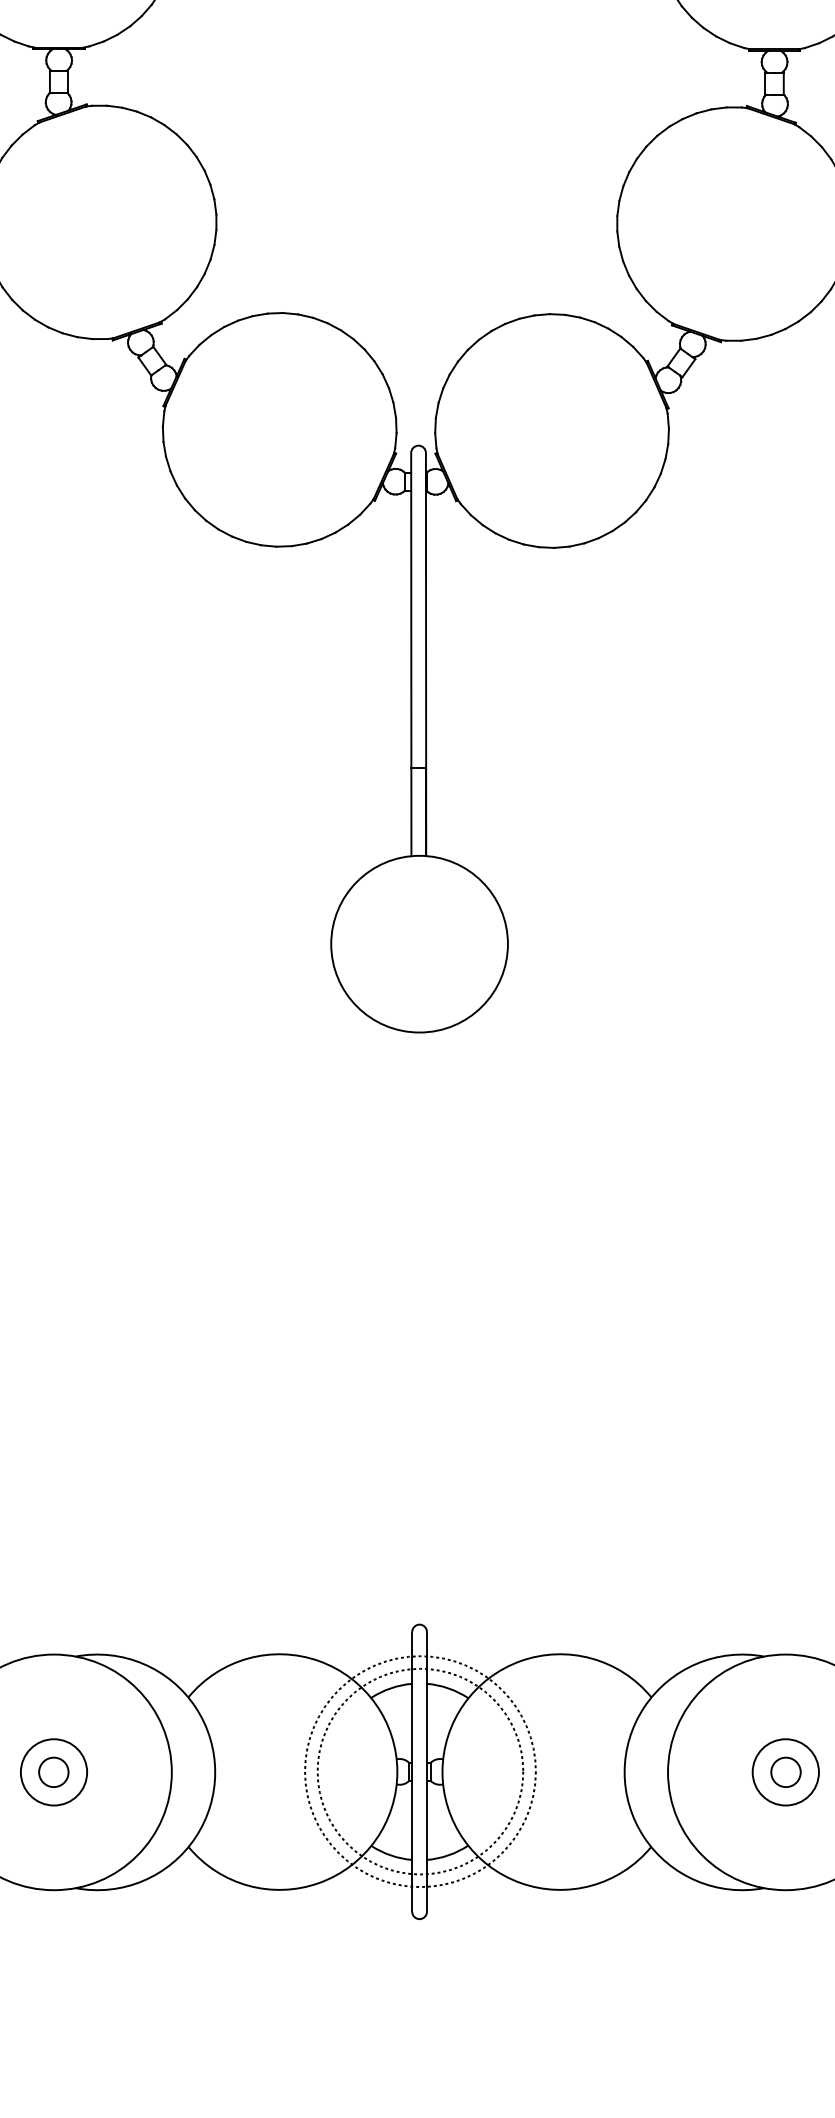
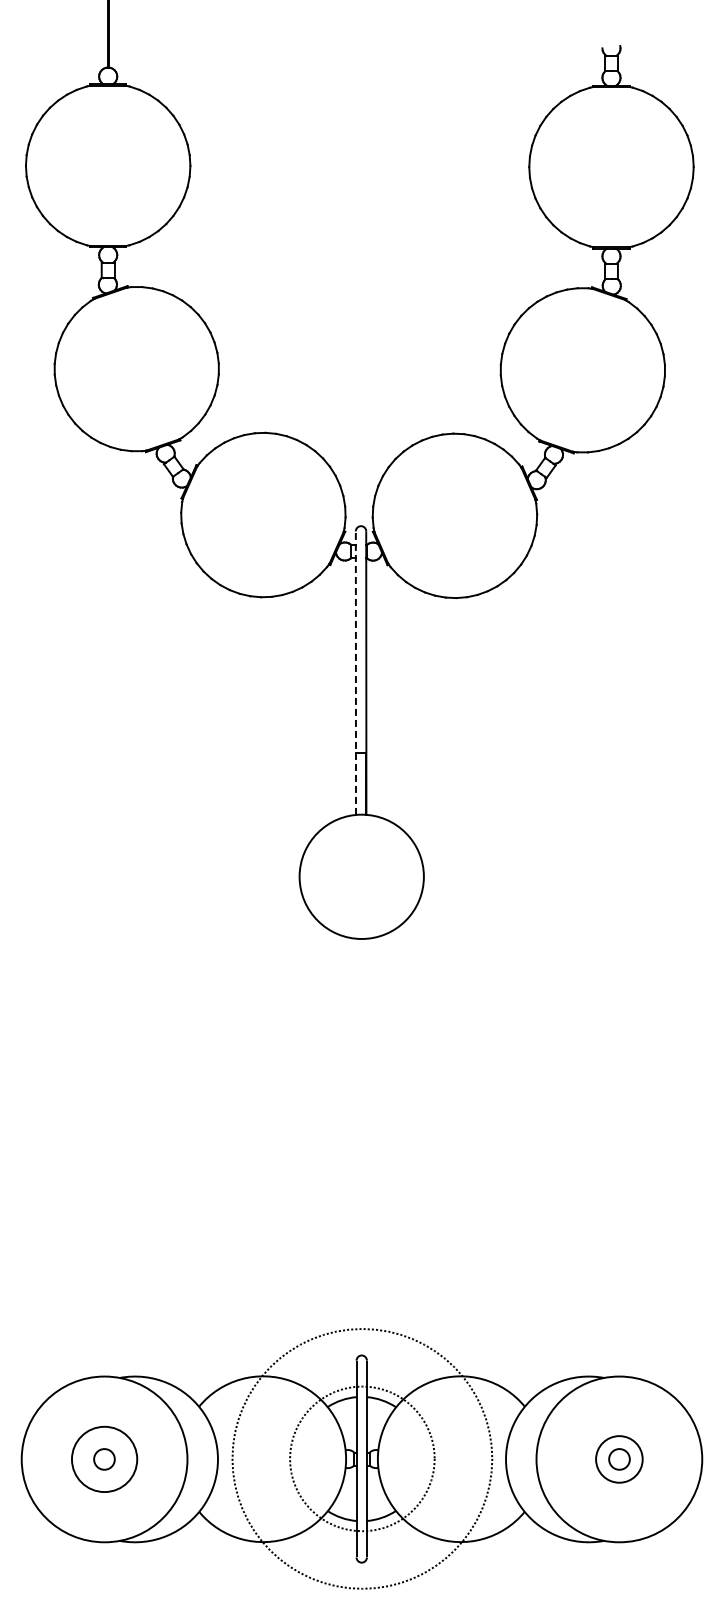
line: (410, 655) -> (355, 673), solid -> dashed
circle: (420, 1771) -> (362, 1458), size x1.6
circle: (53, 1772) -> (104, 1459), size x1.4

